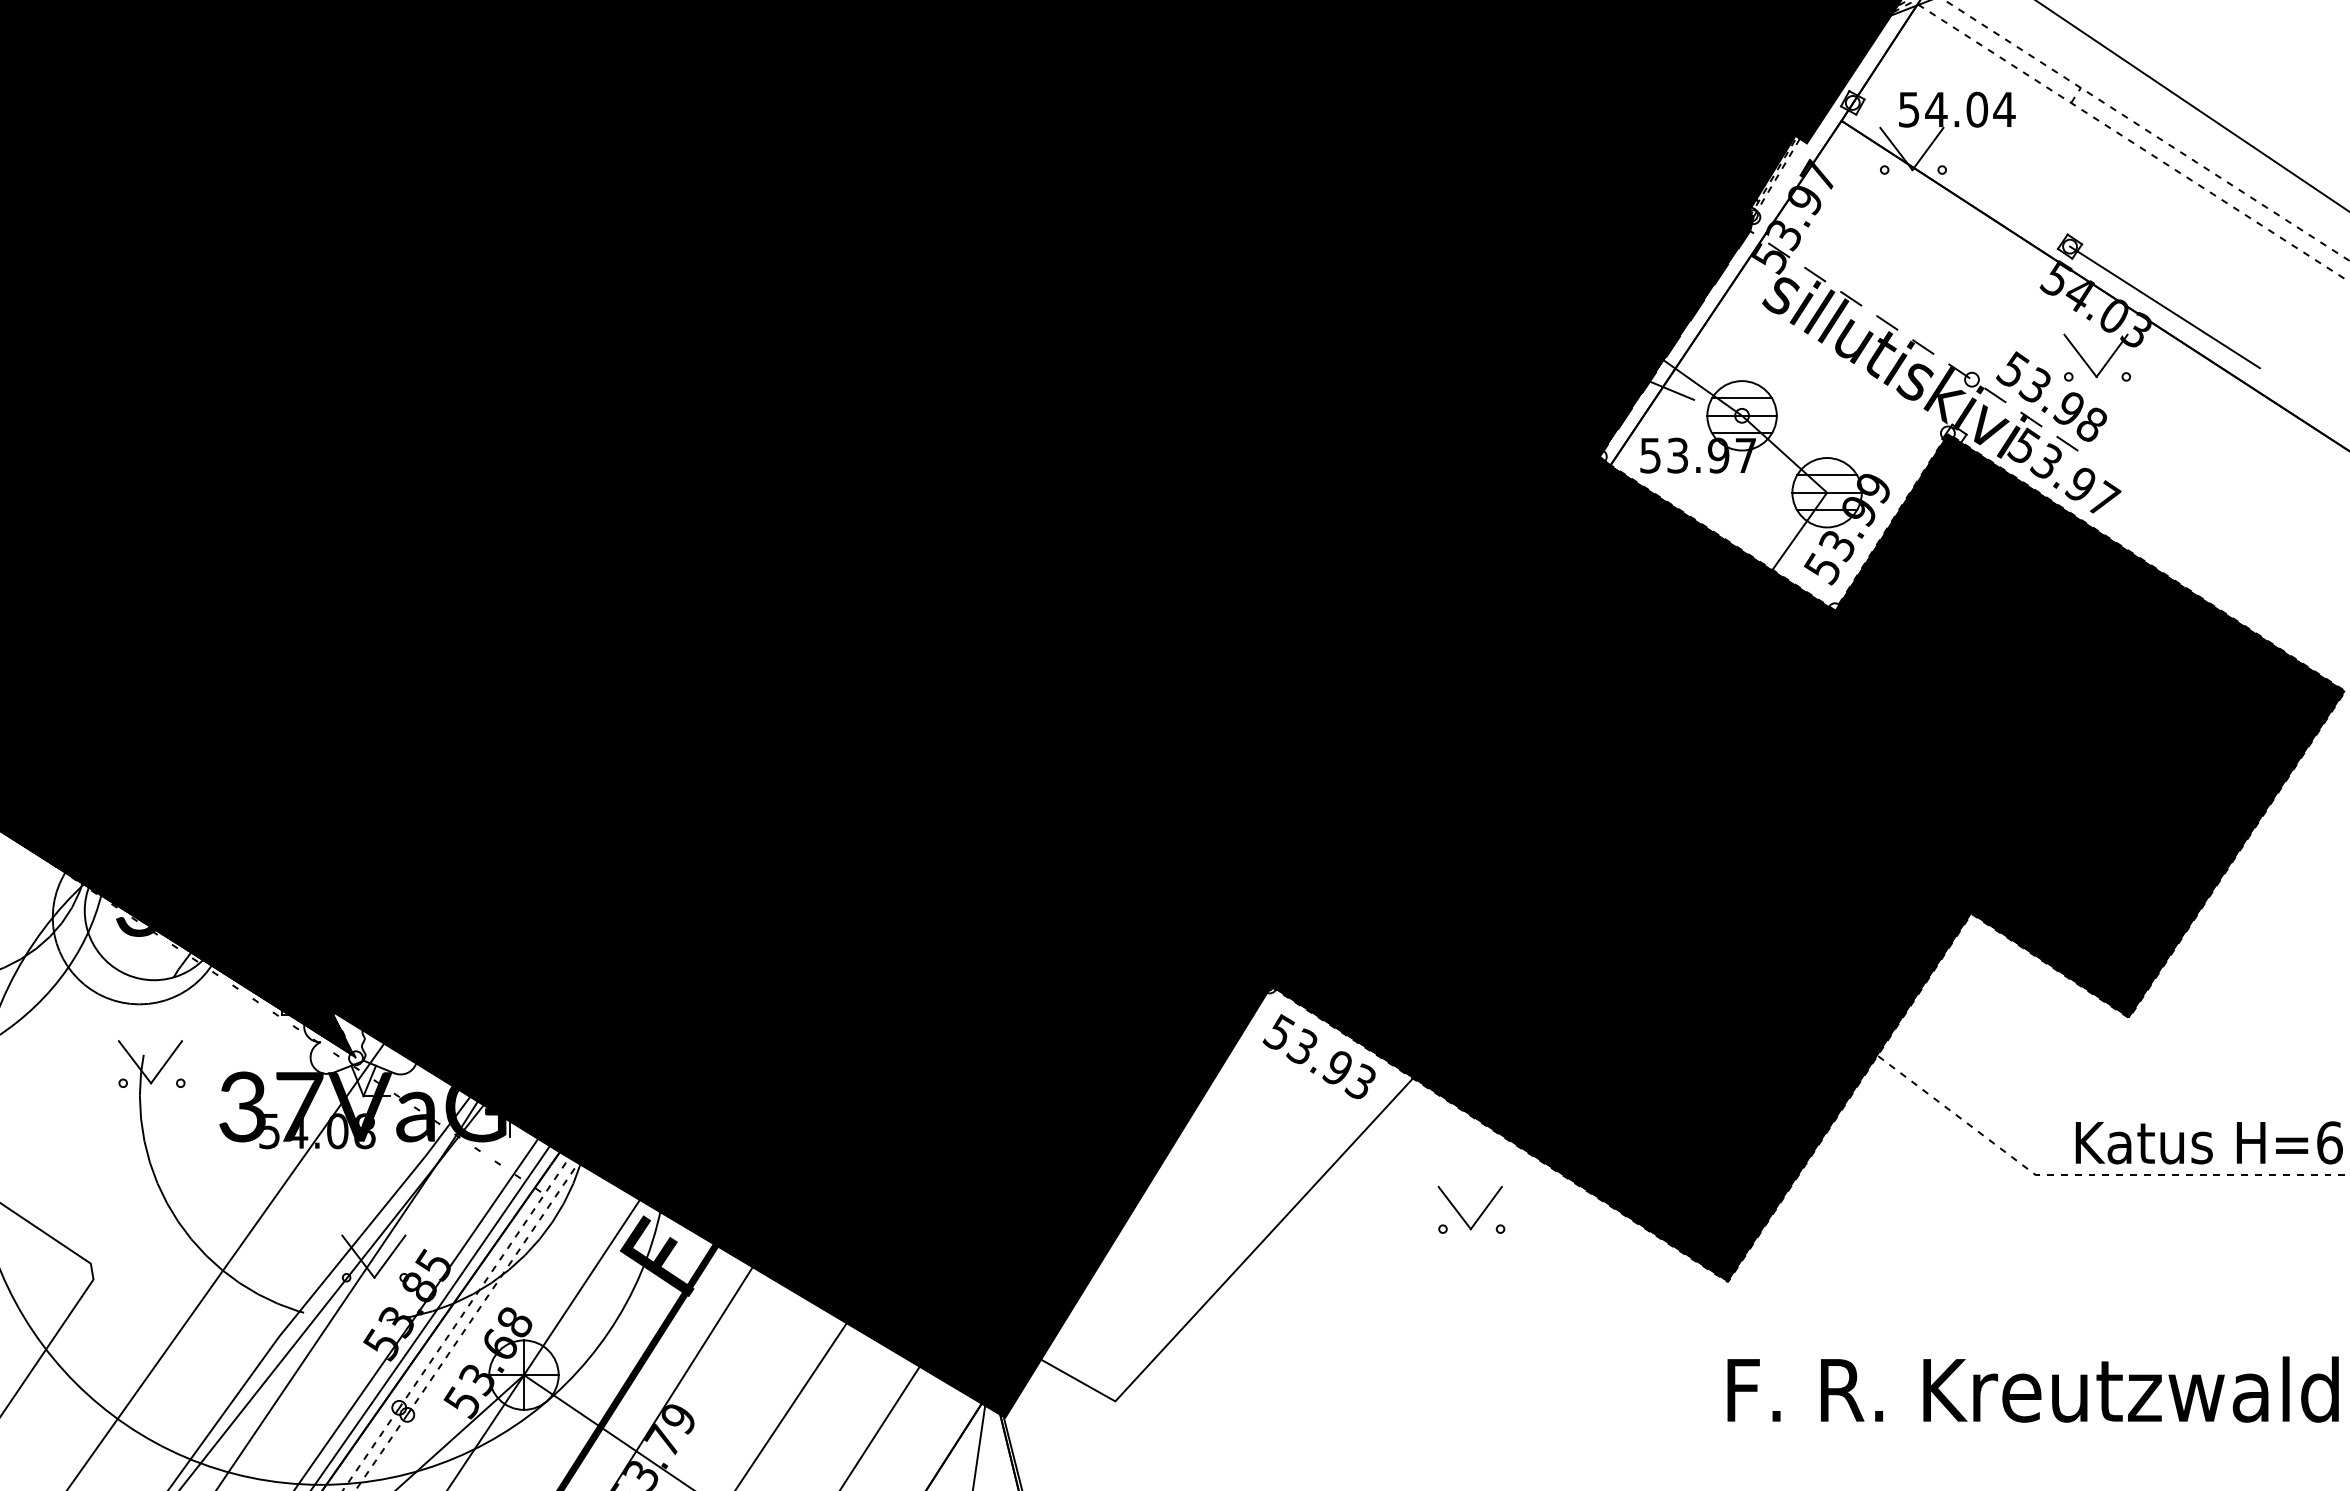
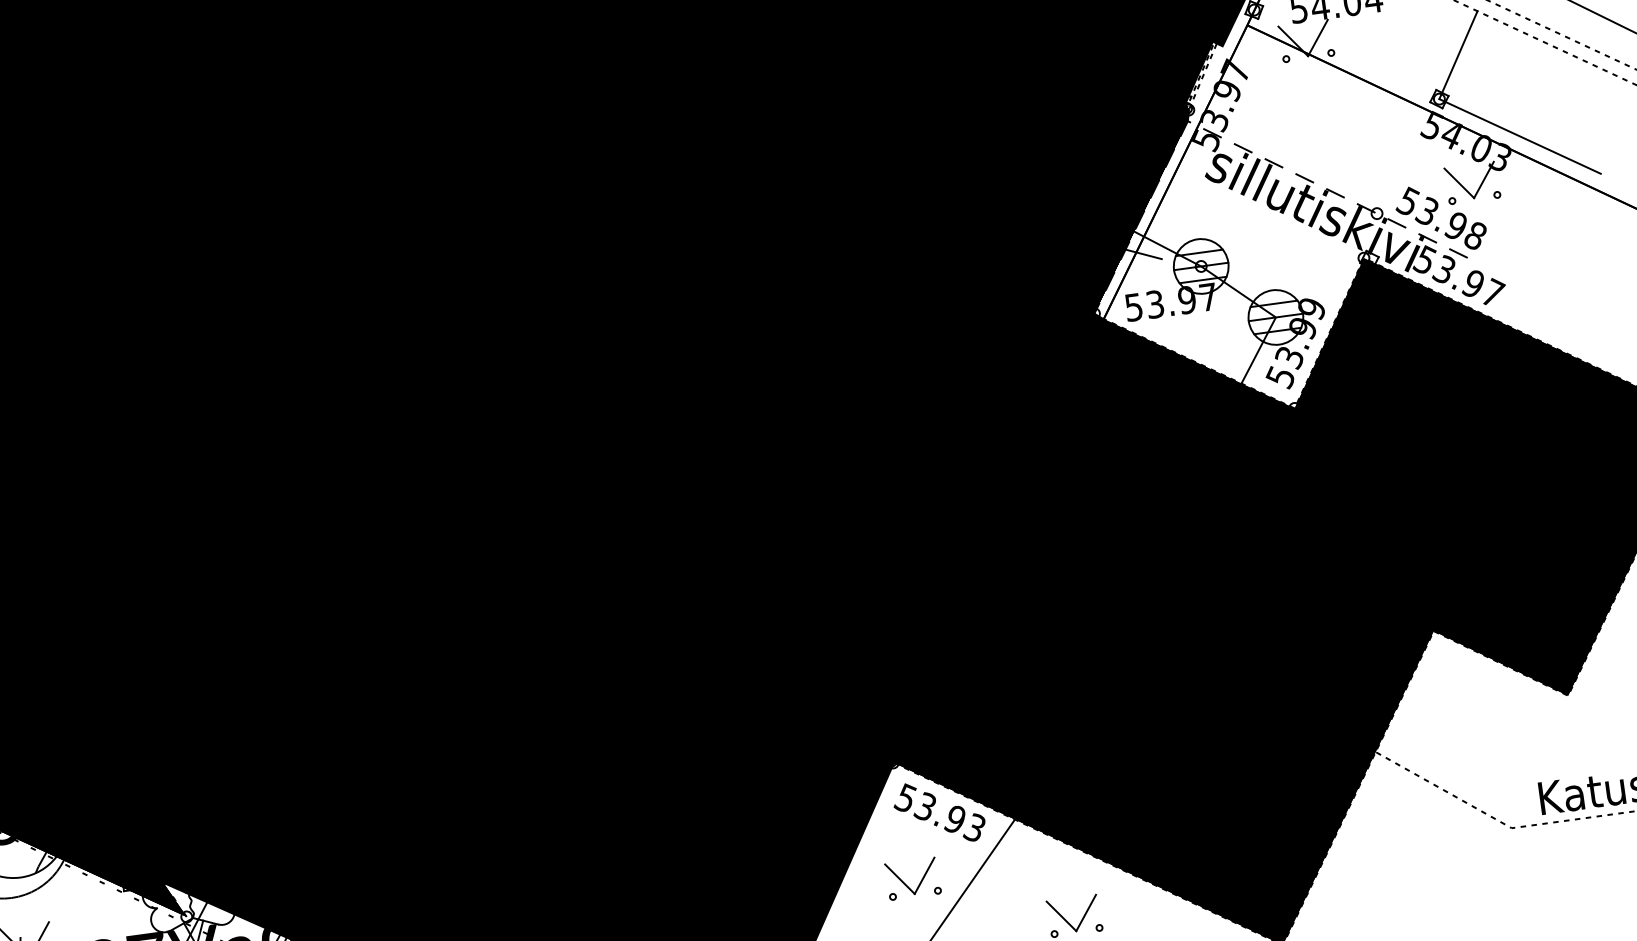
line: (2101, 194) -> (1458, 55), added
part: (1282, 1141) -> (919, 882), added

